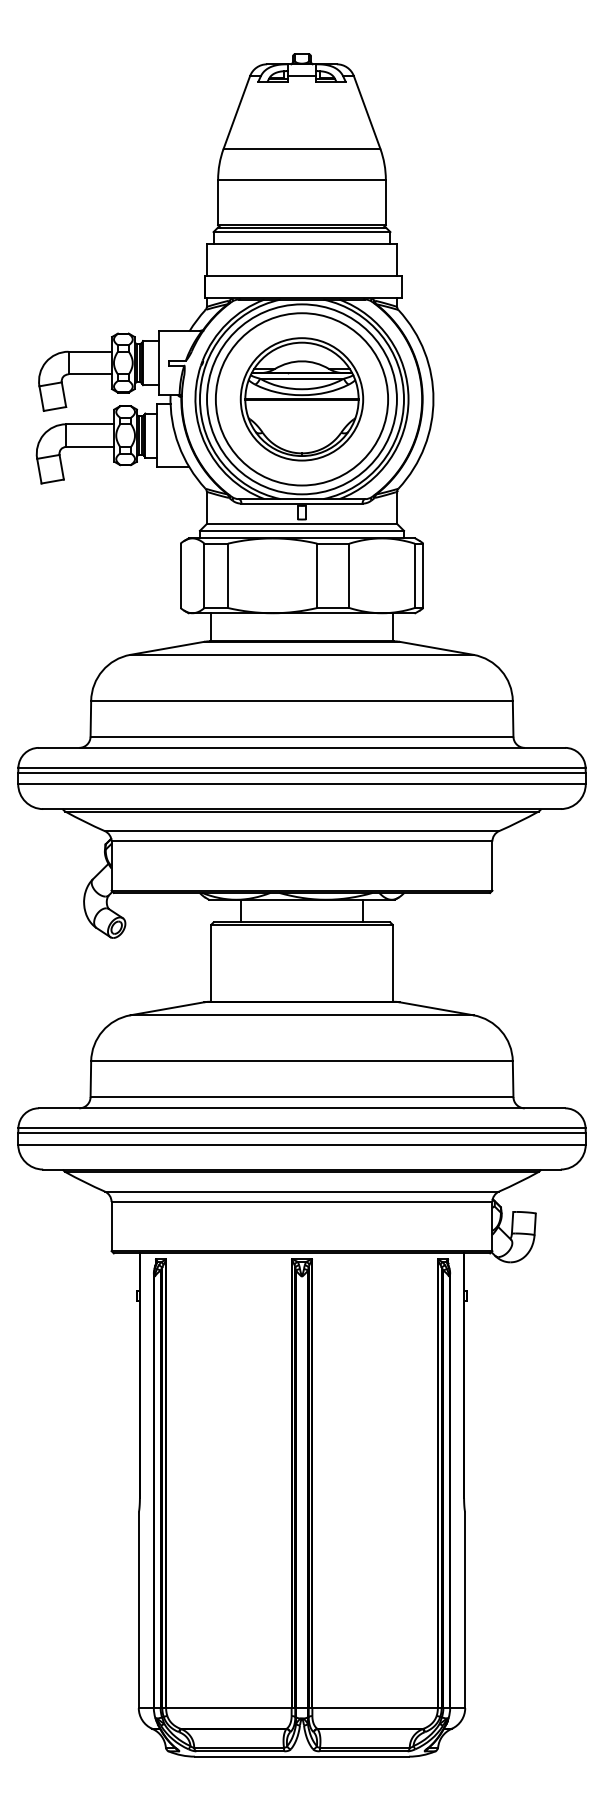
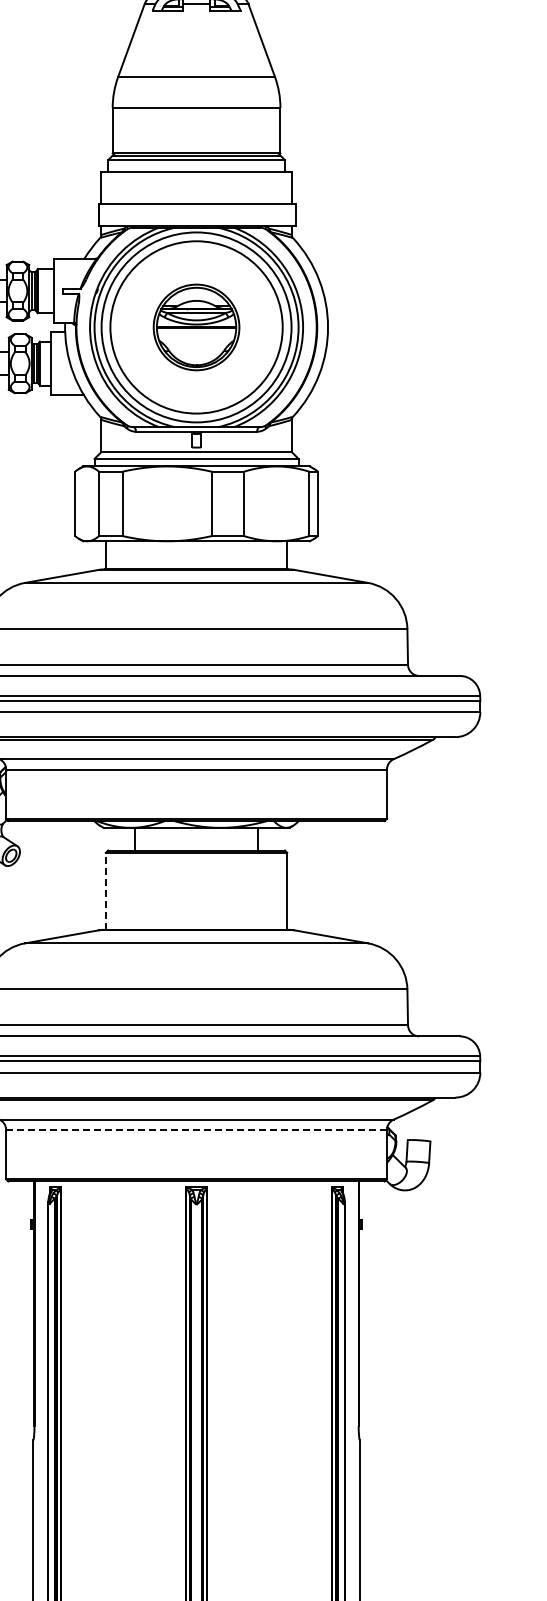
part: (301, 399) -> (196, 327), size x0.7
line: (211, 963) -> (106, 891), solid -> dashed
line: (301, 1201) -> (196, 1129), solid -> dashed

